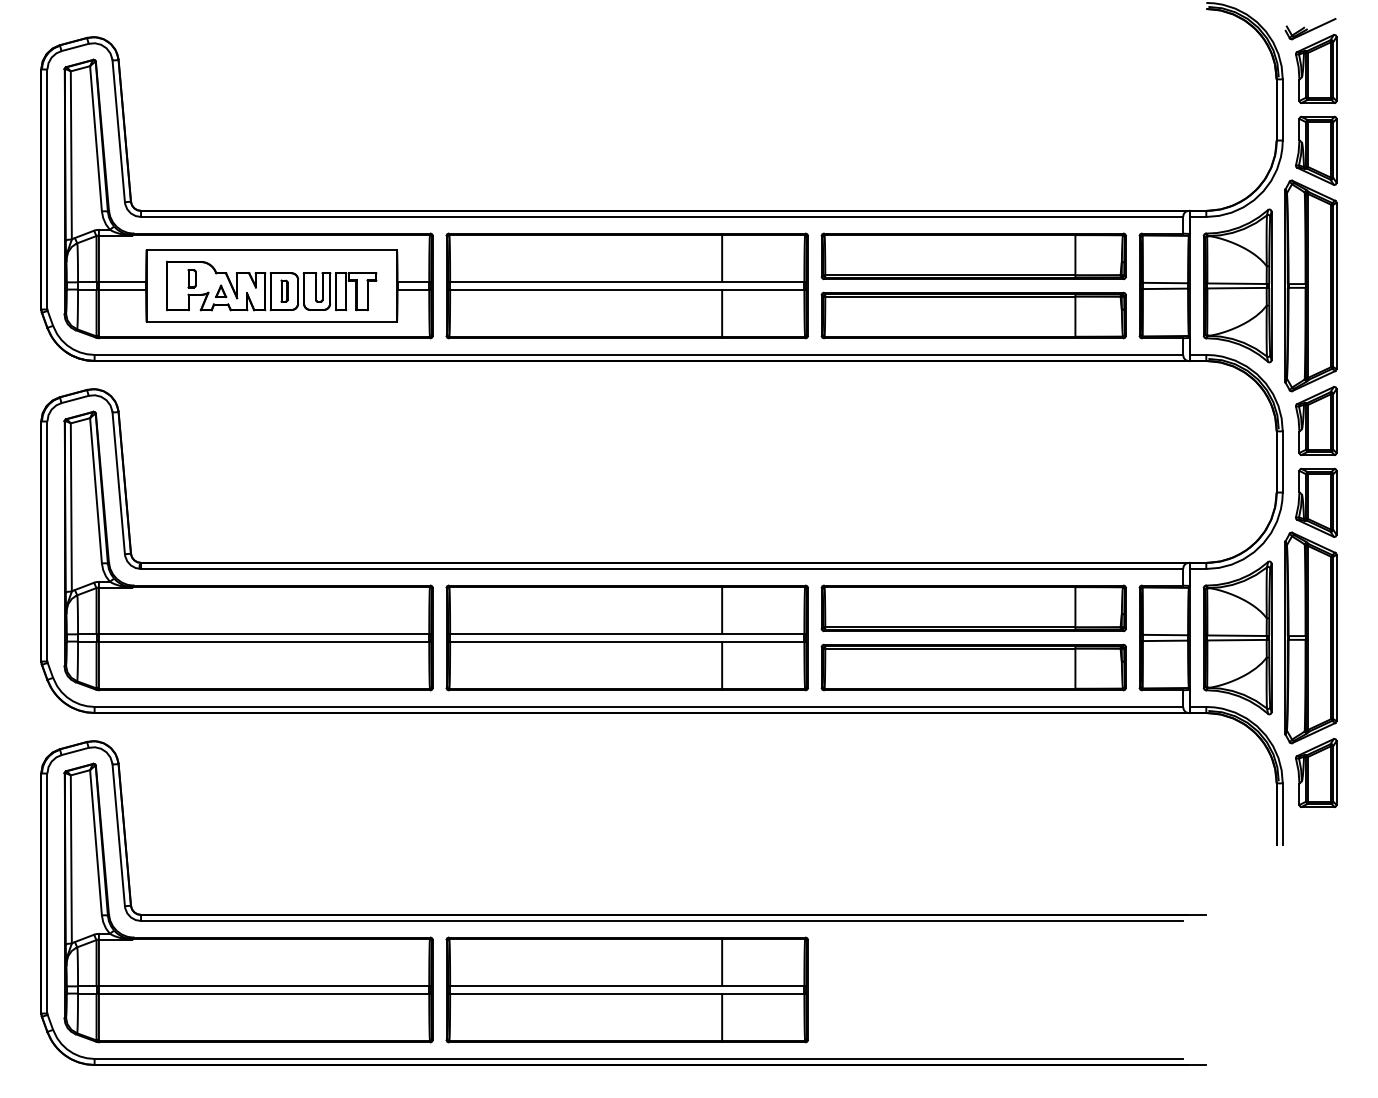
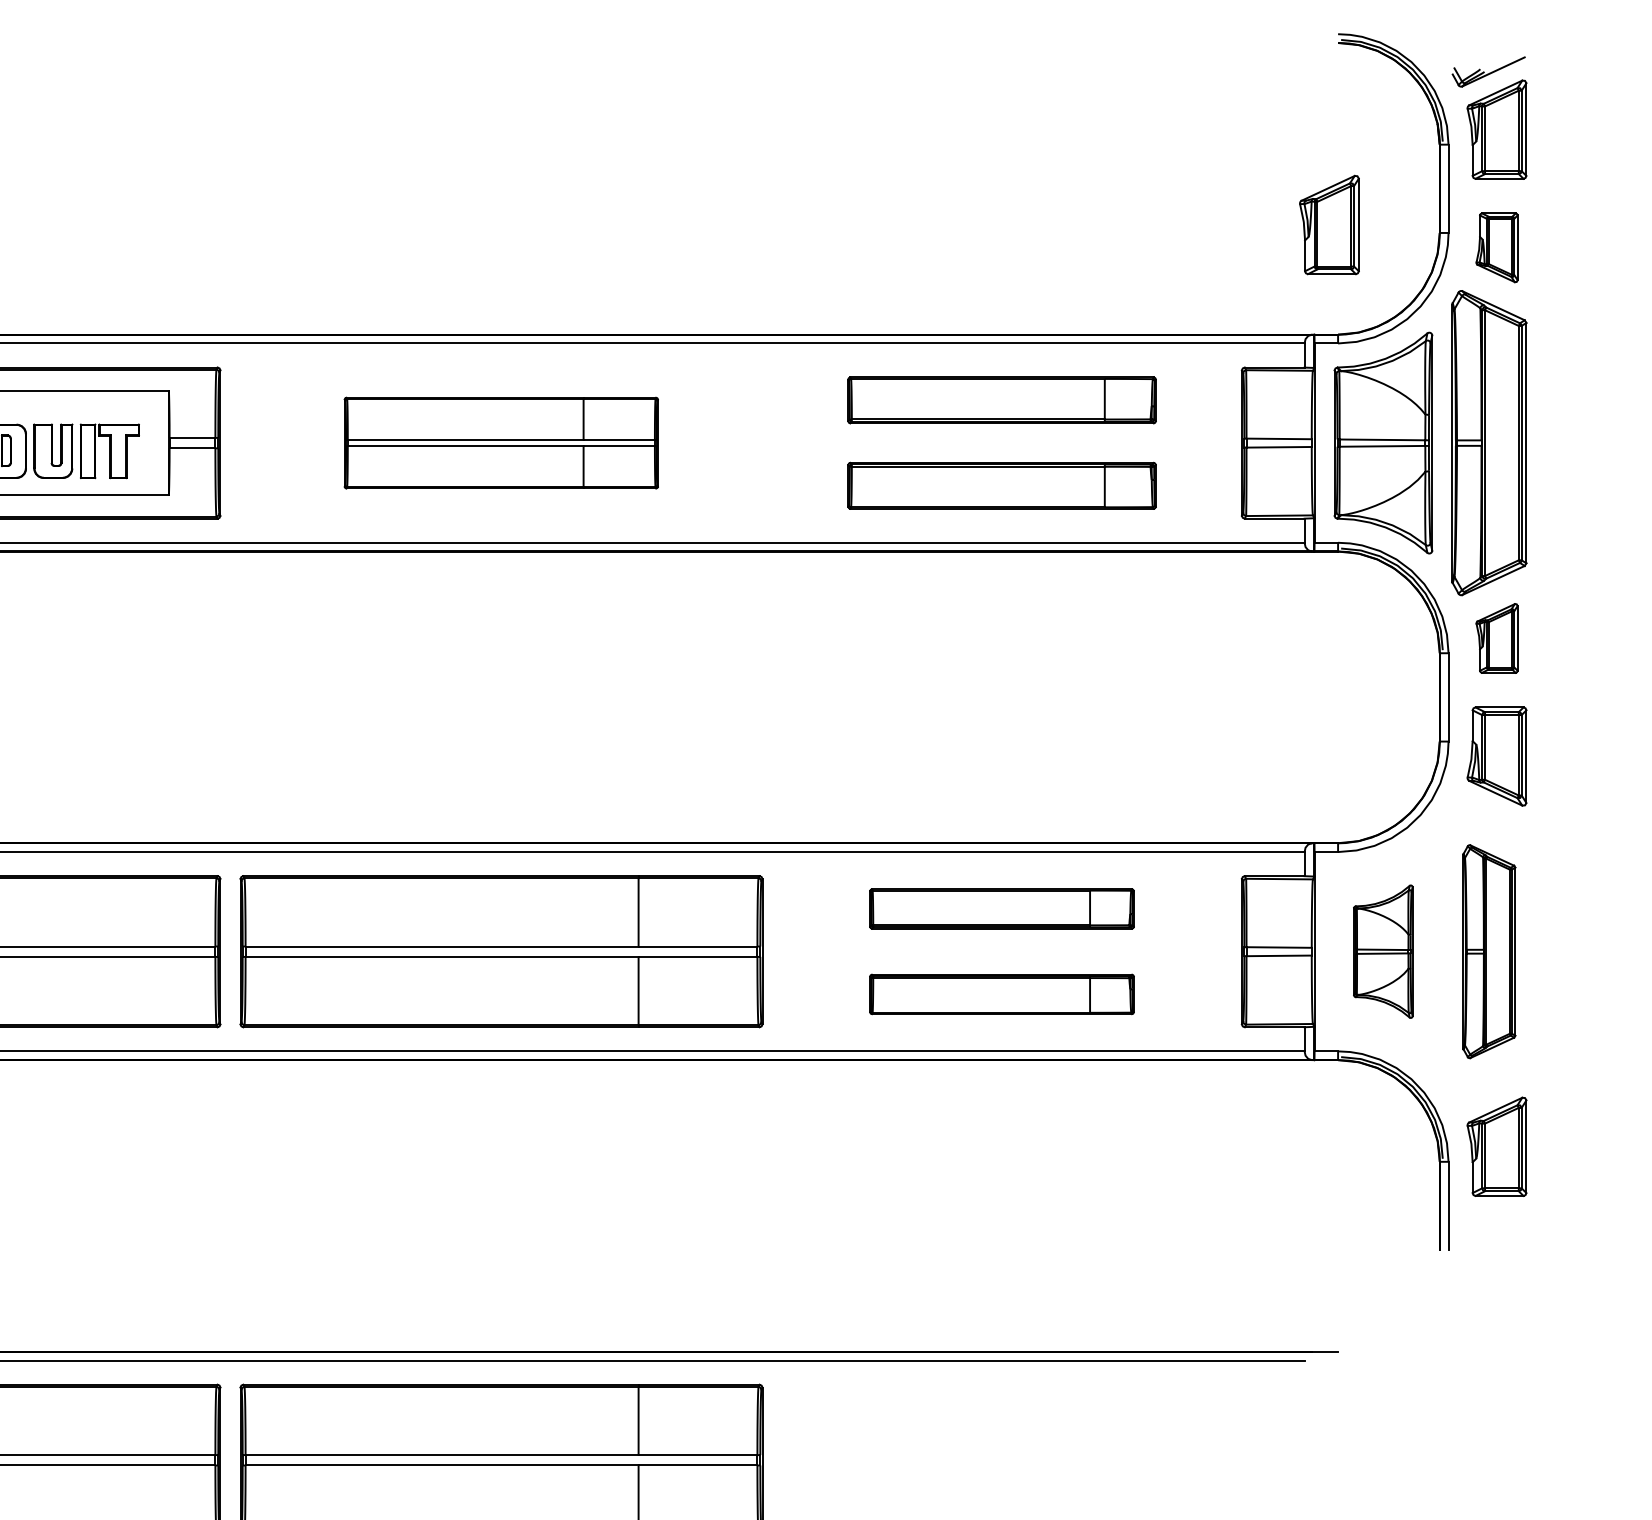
part: (1200, 135) -> (1329, 225), added
part: (1316, 150) -> (1497, 247), size x0.7
part: (973, 256) -> (1001, 400), size x0.7
part: (626, 285) -> (500, 442), size x0.6
part: (973, 315) -> (1001, 485), size x0.7
part: (1316, 421) -> (1497, 638), size x0.7
part: (973, 608) -> (1001, 909), size x0.6
part: (1237, 637) -> (1383, 951), size x0.6
part: (1310, 637) -> (1488, 951), size x0.7
part: (973, 667) -> (1001, 994), size x0.6

